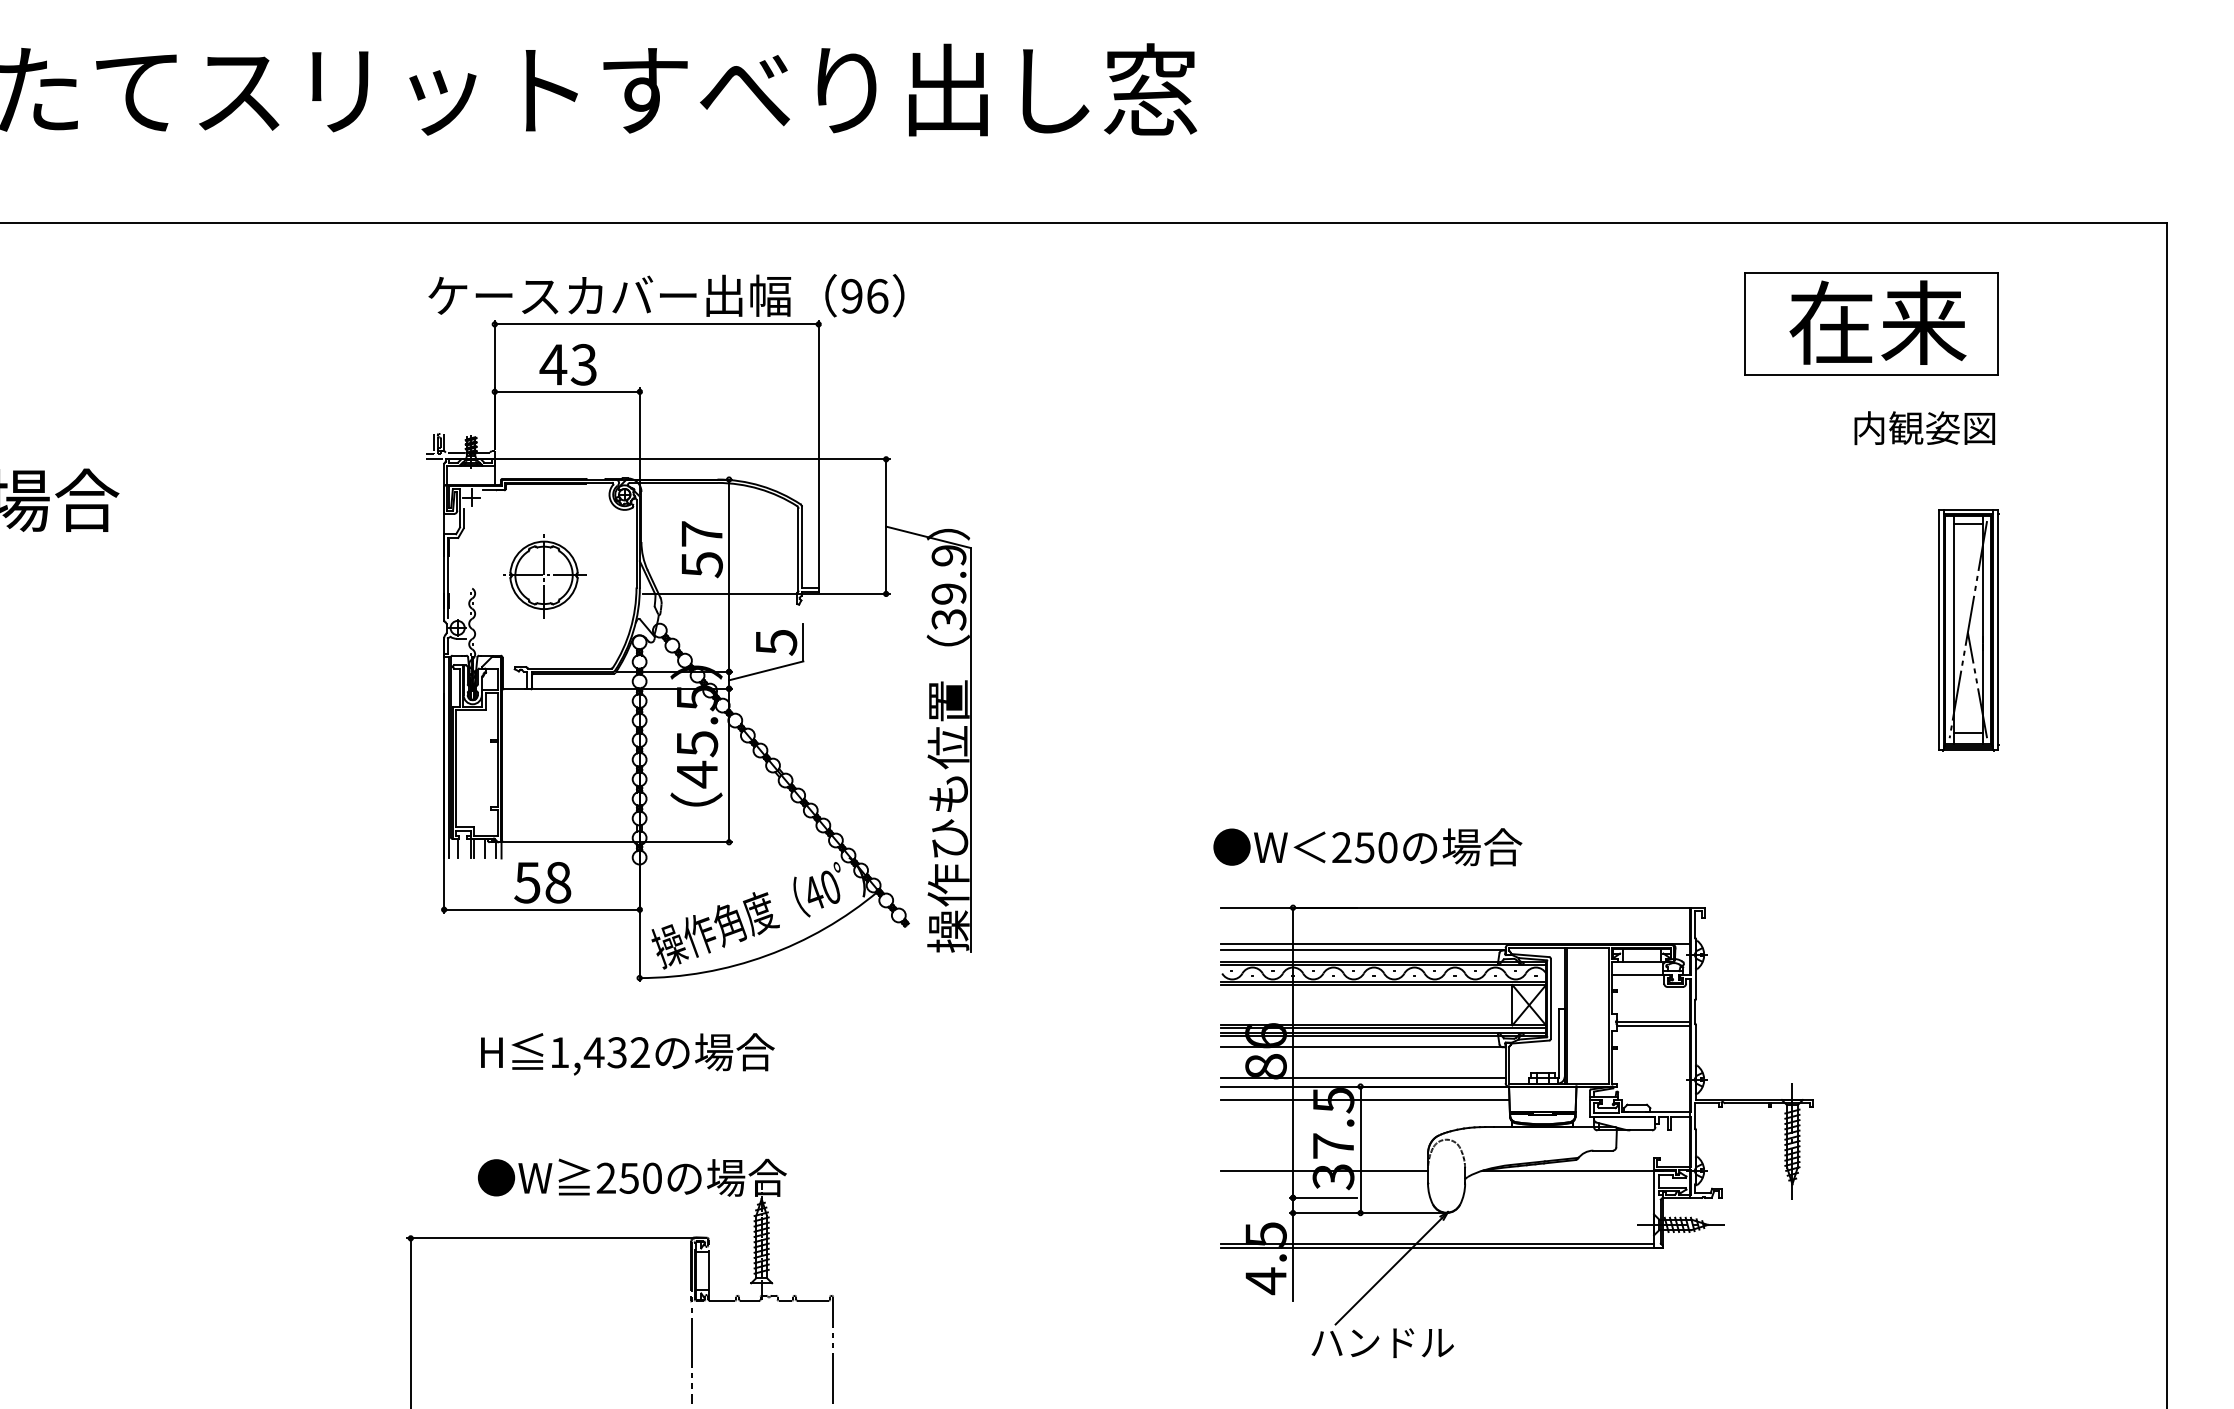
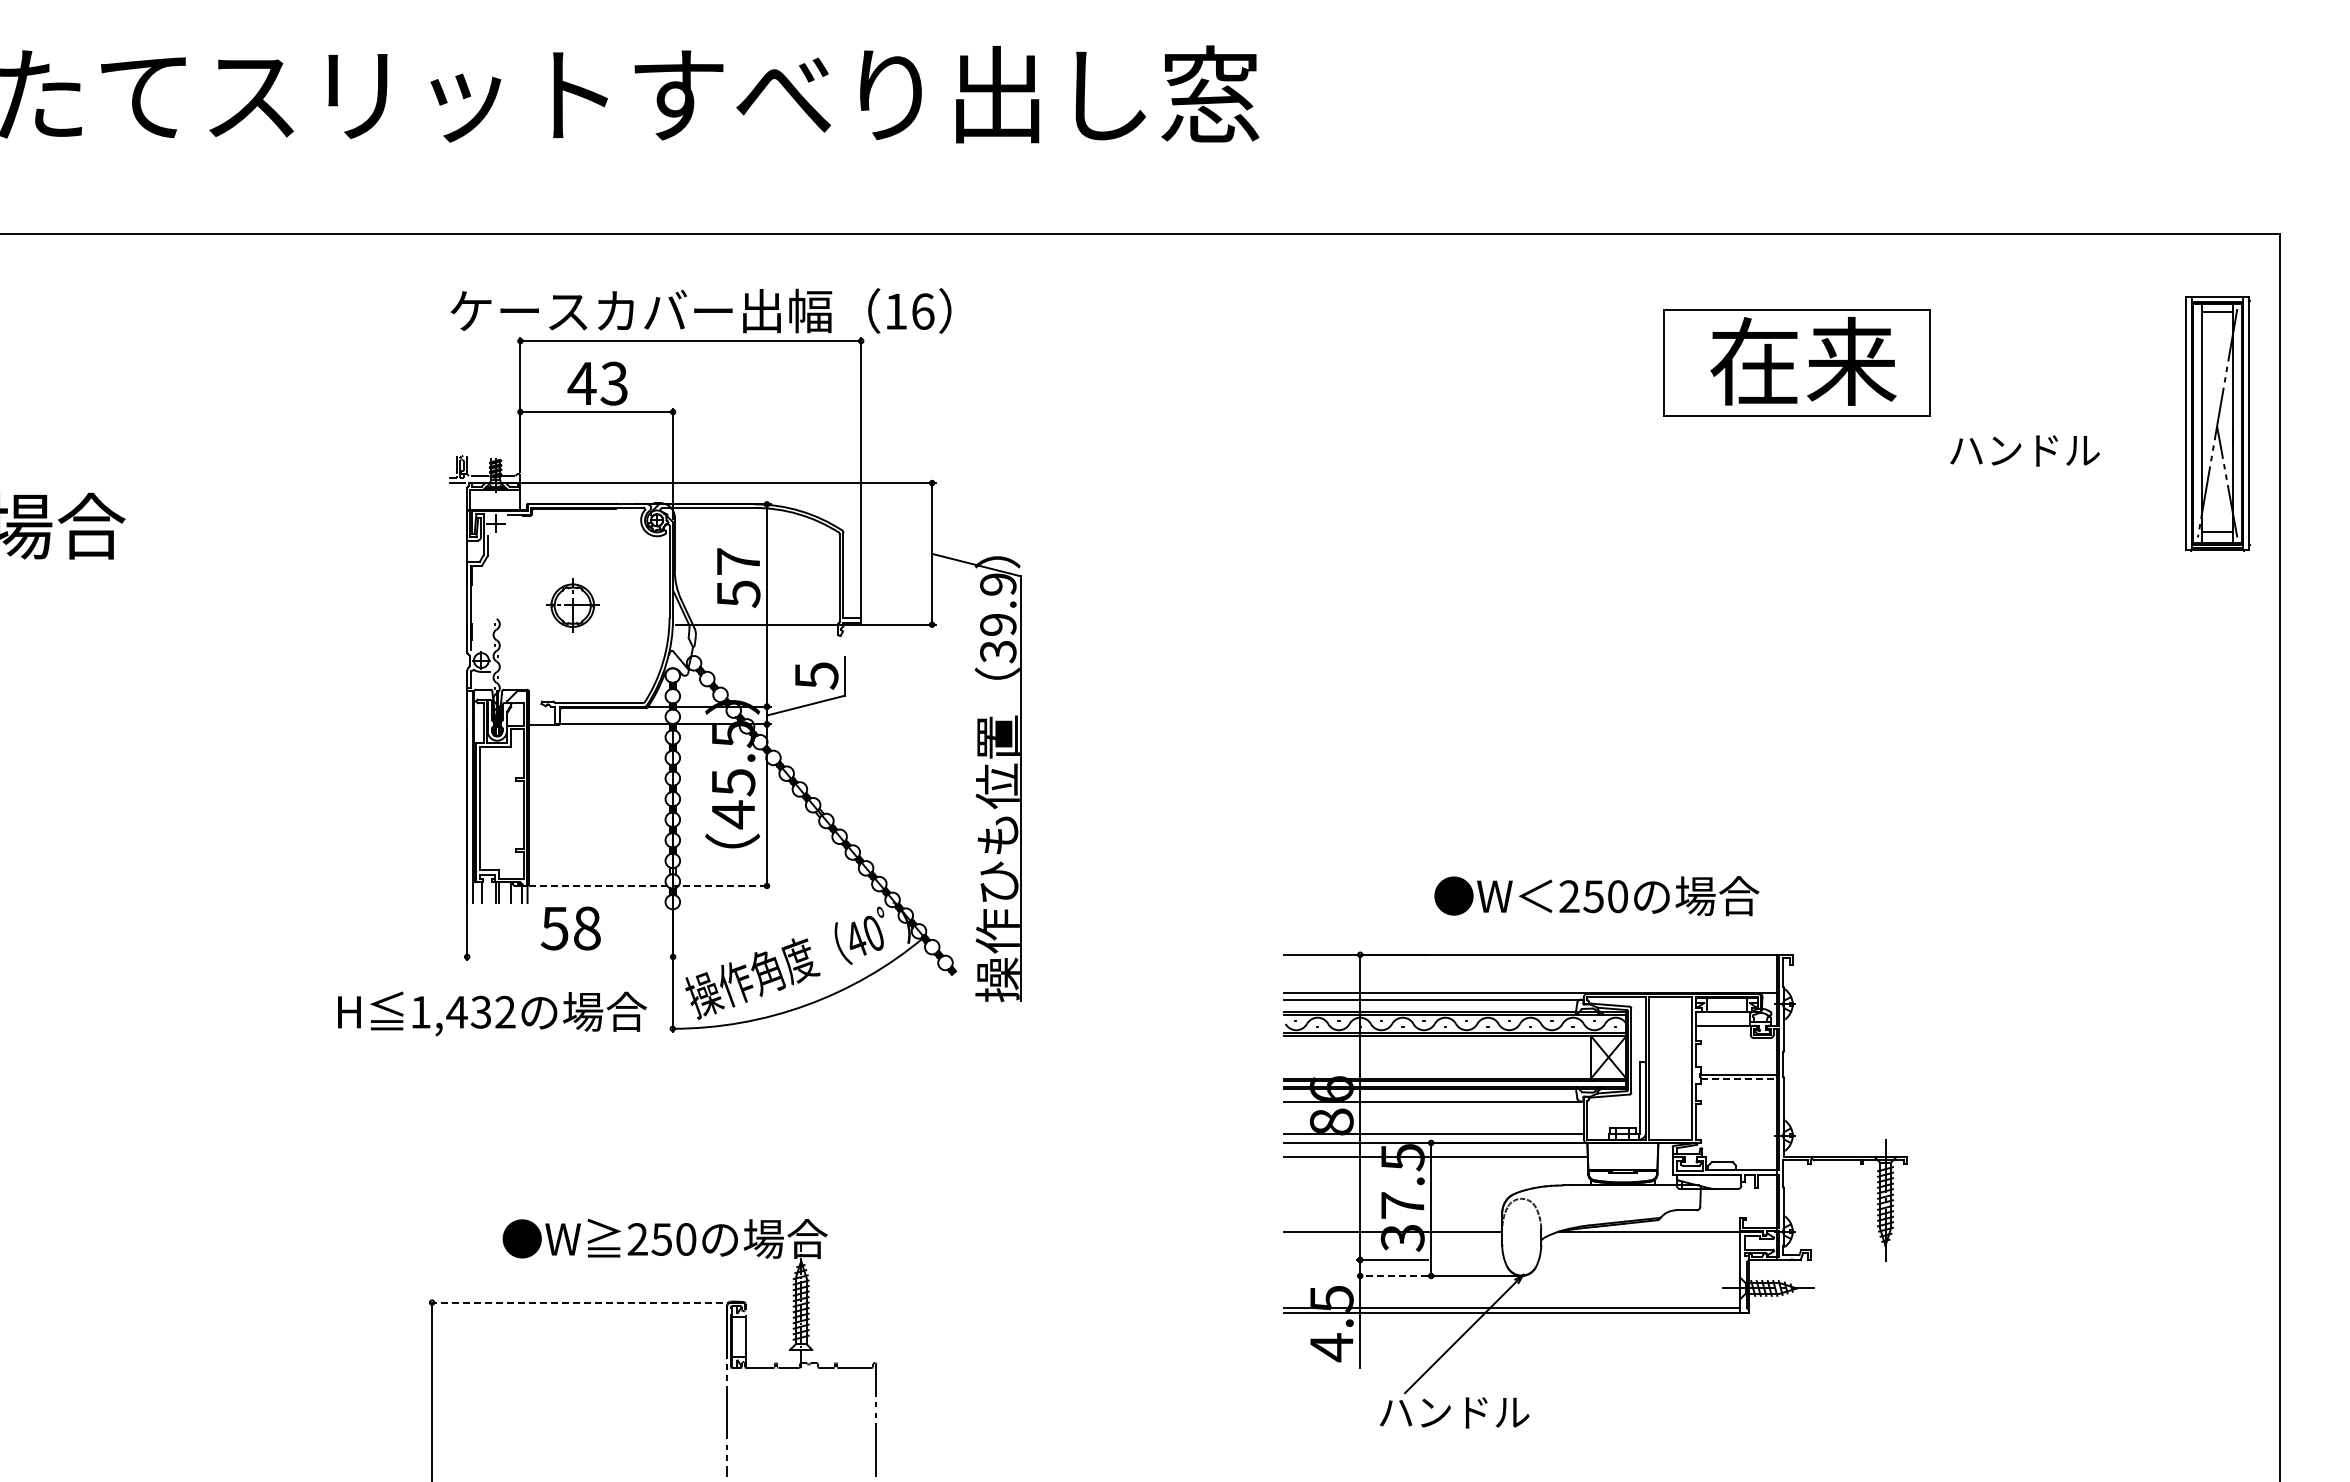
text: (852, 296) -> (896, 311), 96 -> 16
part: (1871, 323) -> (1796, 362), moved
text: (1924, 428) -> (2024, 450), 内観姿図 -> ハンドル
part: (545, 576) -> (573, 606), size x0.6
part: (1968, 629) -> (2217, 423), moved
line: (617, 841) -> (649, 885), solid -> dashed
text: (1367, 847) -> (1596, 896), moved
line: (542, 909) -> (570, 956), removed
line: (1653, 1026) -> (1739, 1079), solid -> dashed
text: (627, 1053) -> (492, 1013), moved
line: (1322, 1213) -> (1391, 1276), solid -> dashed
line: (552, 1238) -> (581, 1302), solid -> dashed

